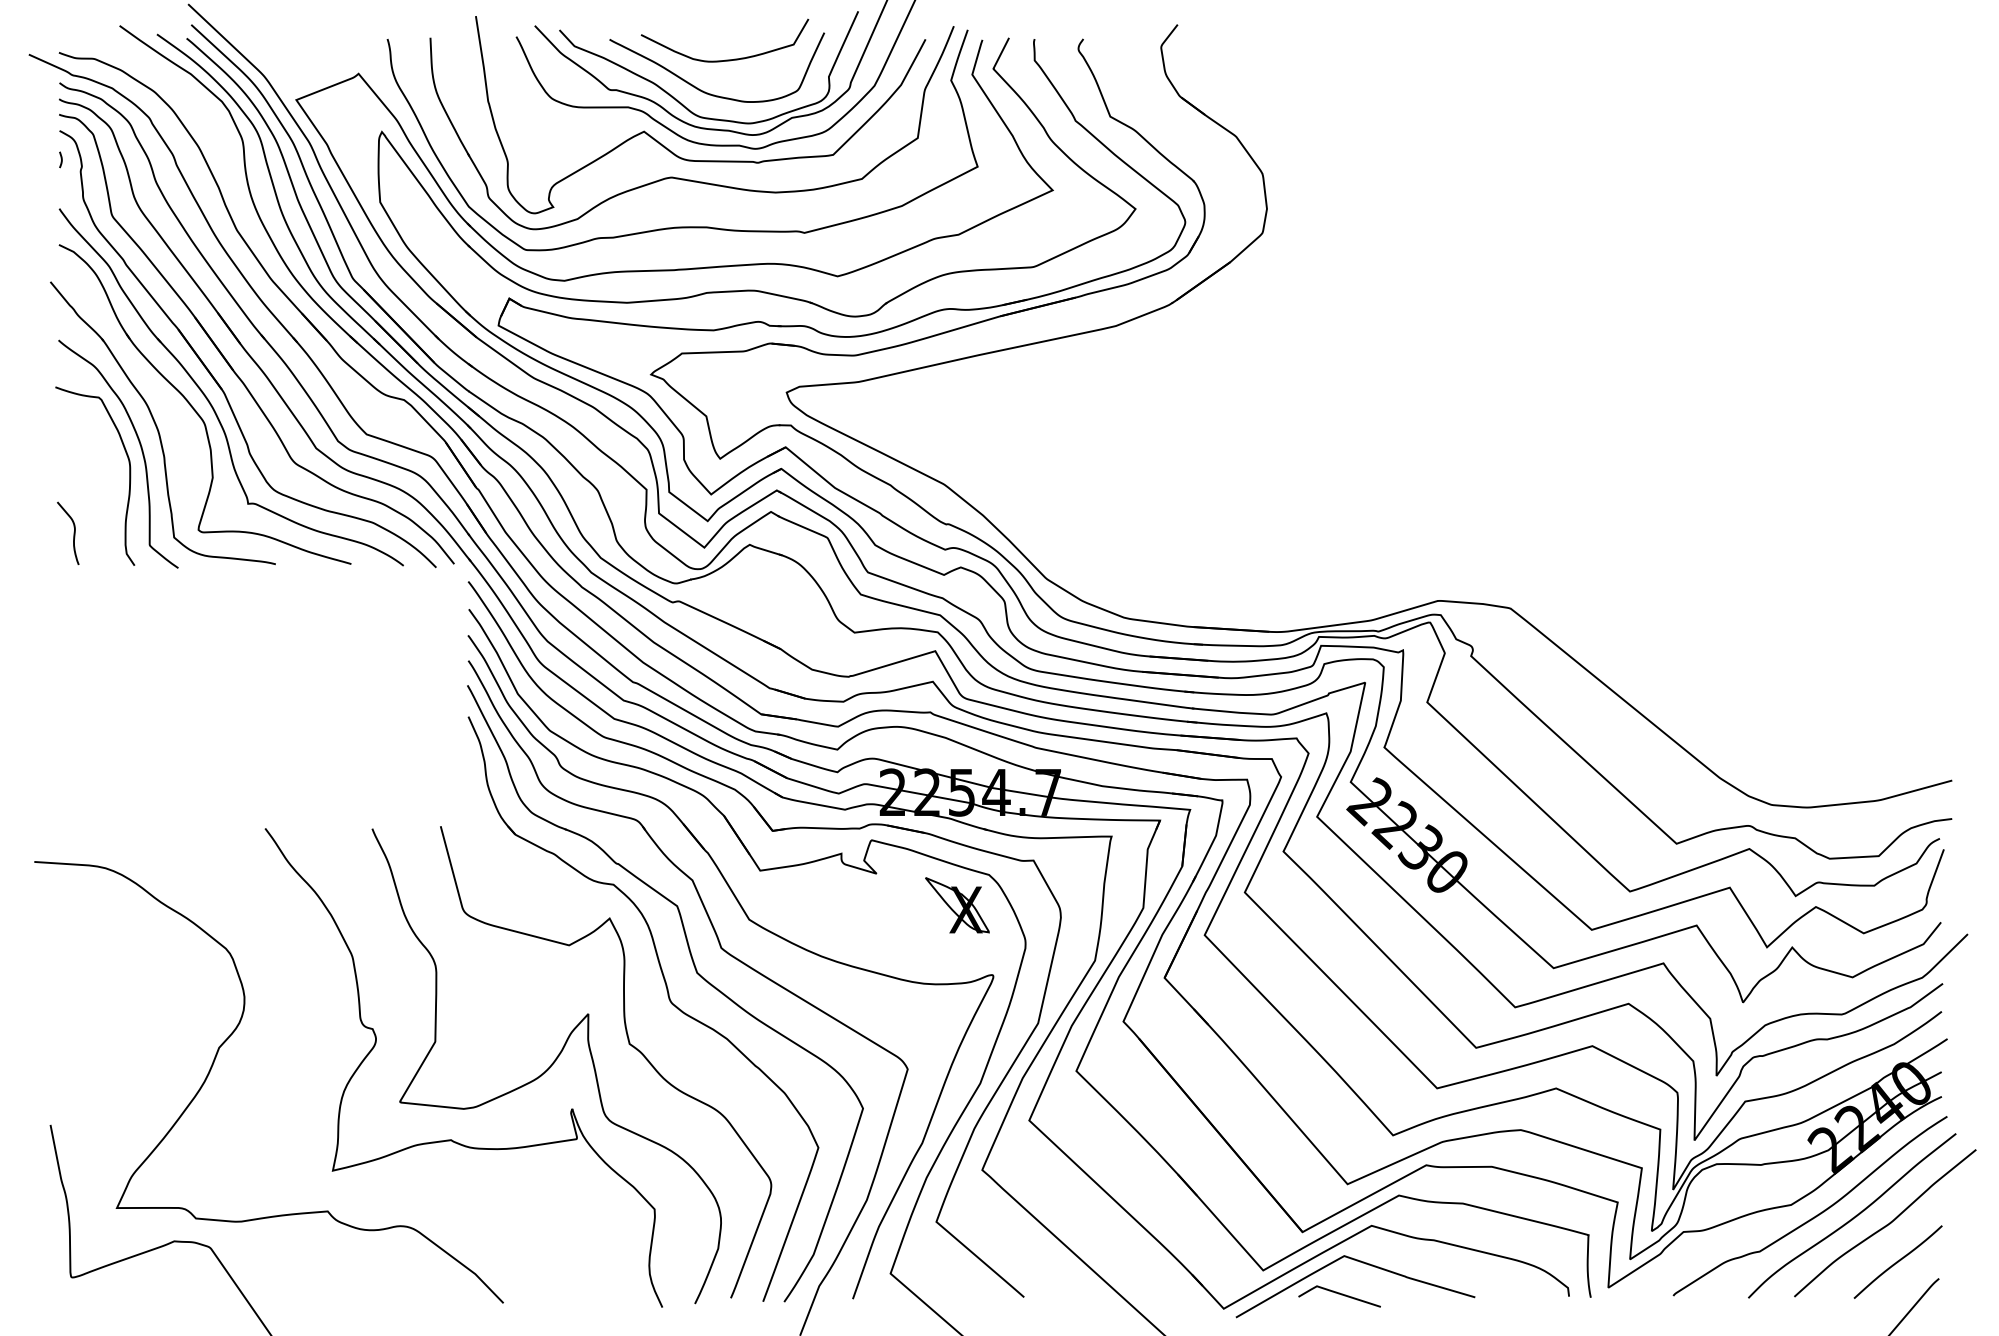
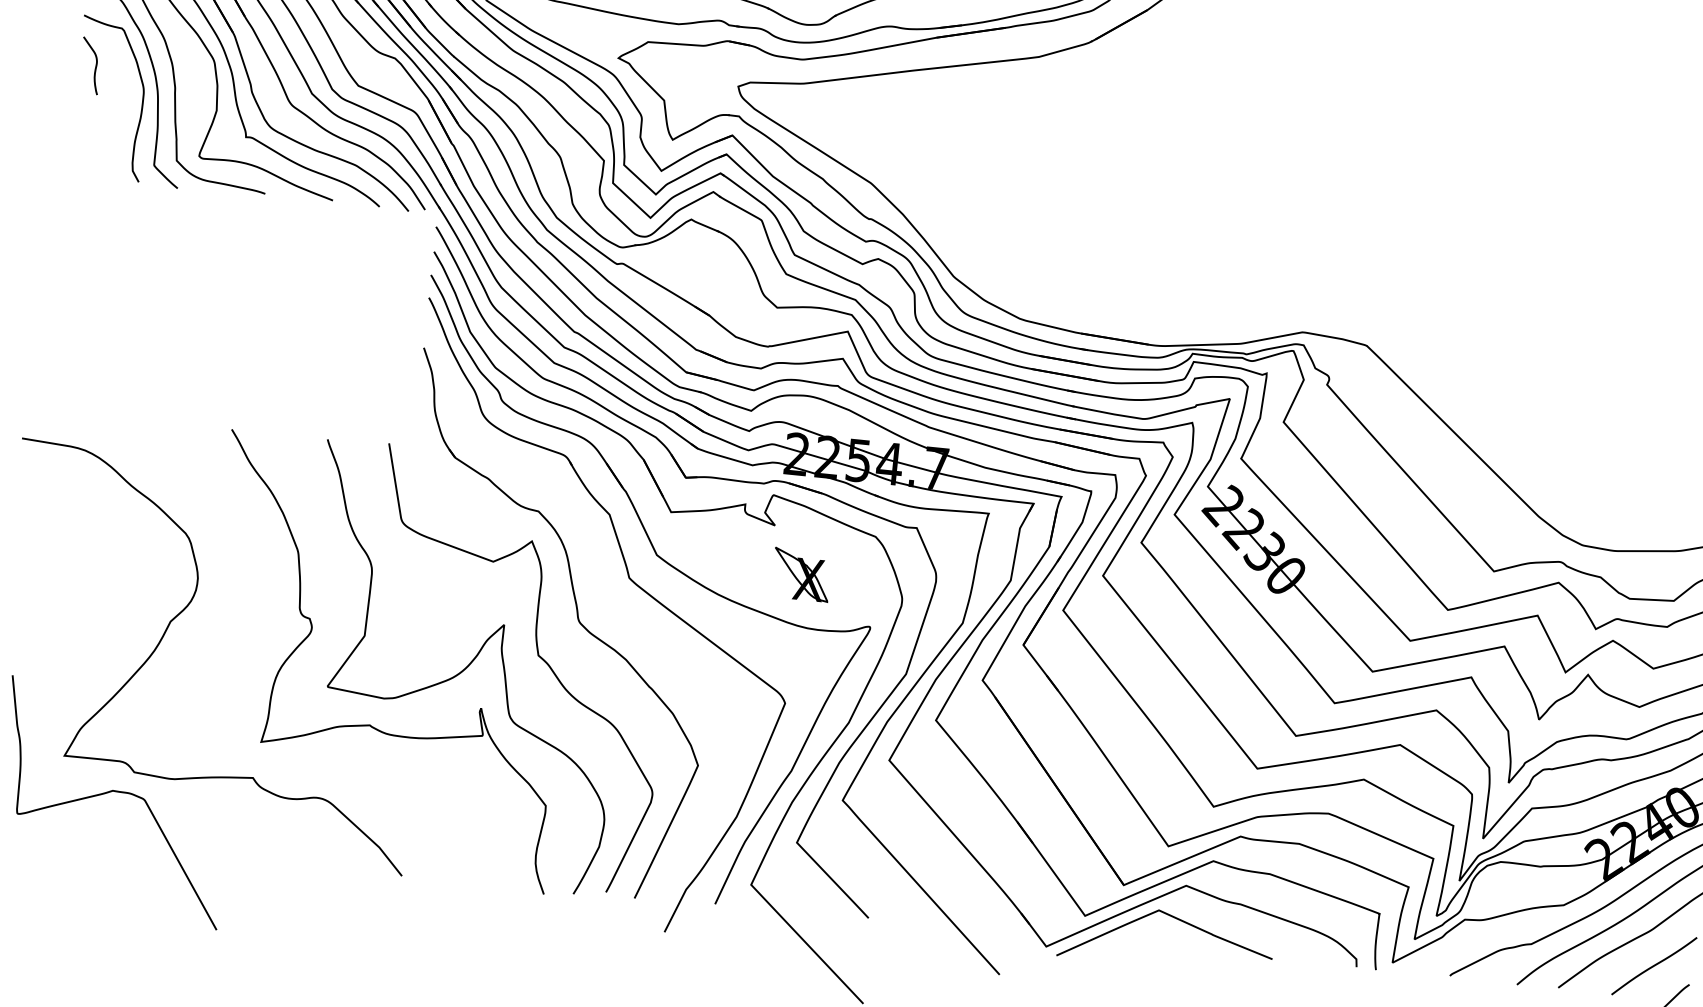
curve: (73, 533) -> (95, 66), moved
part: (957, 905) -> (801, 575), moved
part: (696, 973) -> (604, 598), removed
curve: (1339, 1294) -> (1151, 944), removed

